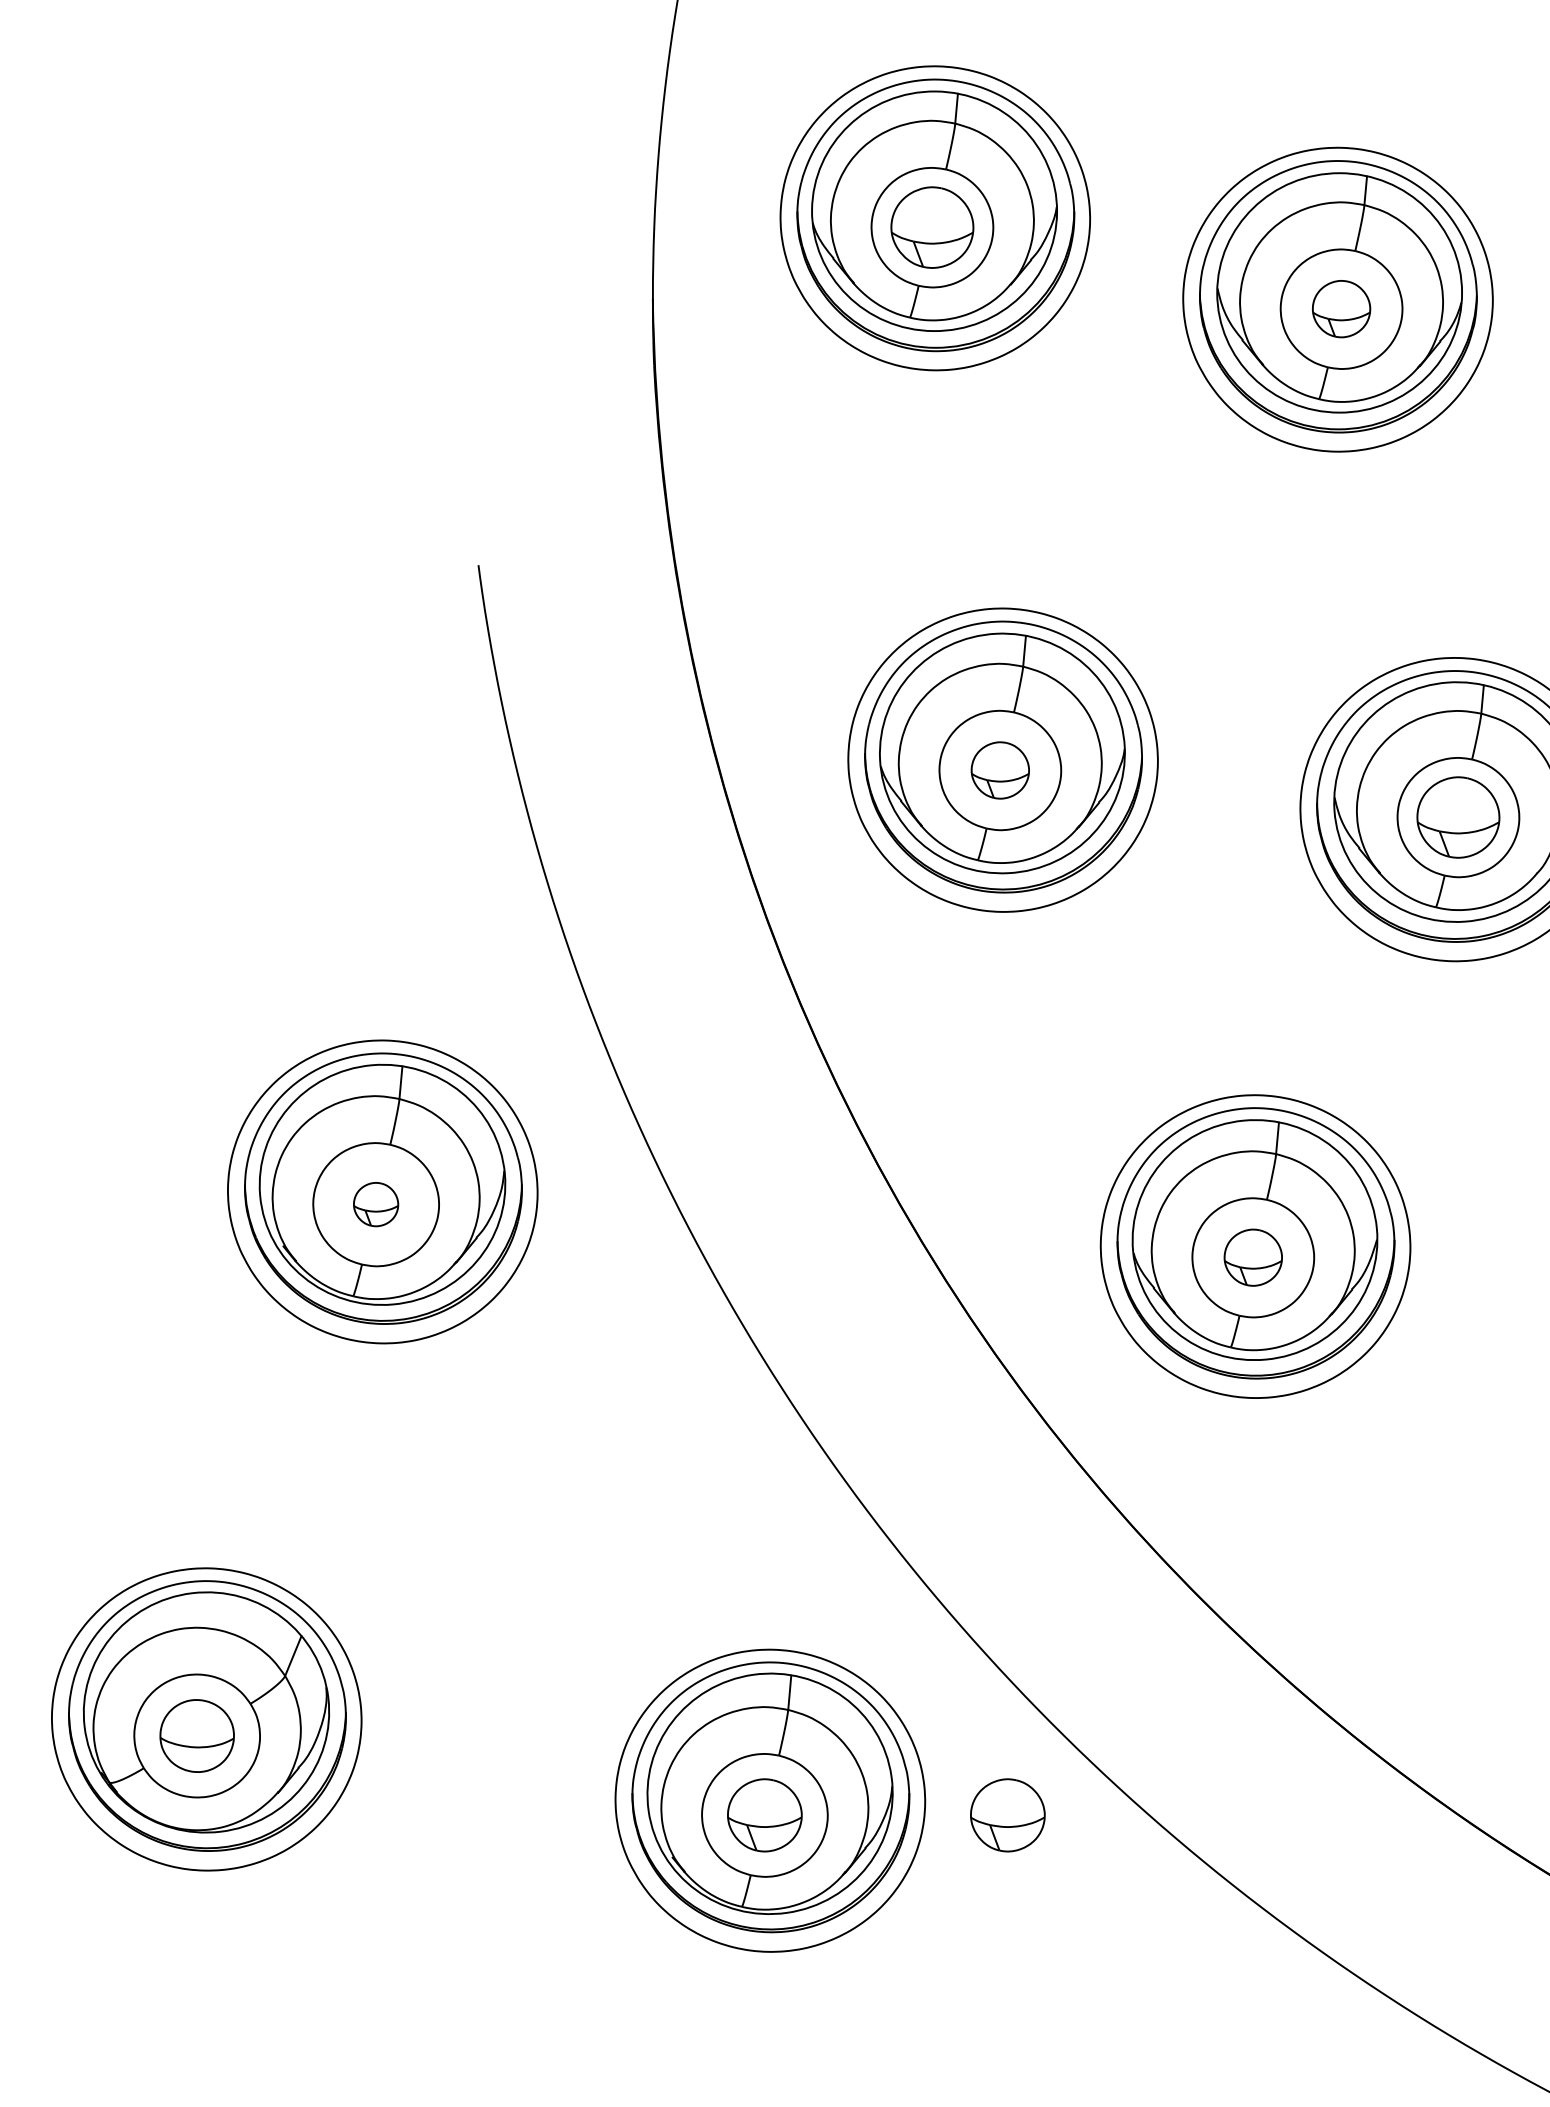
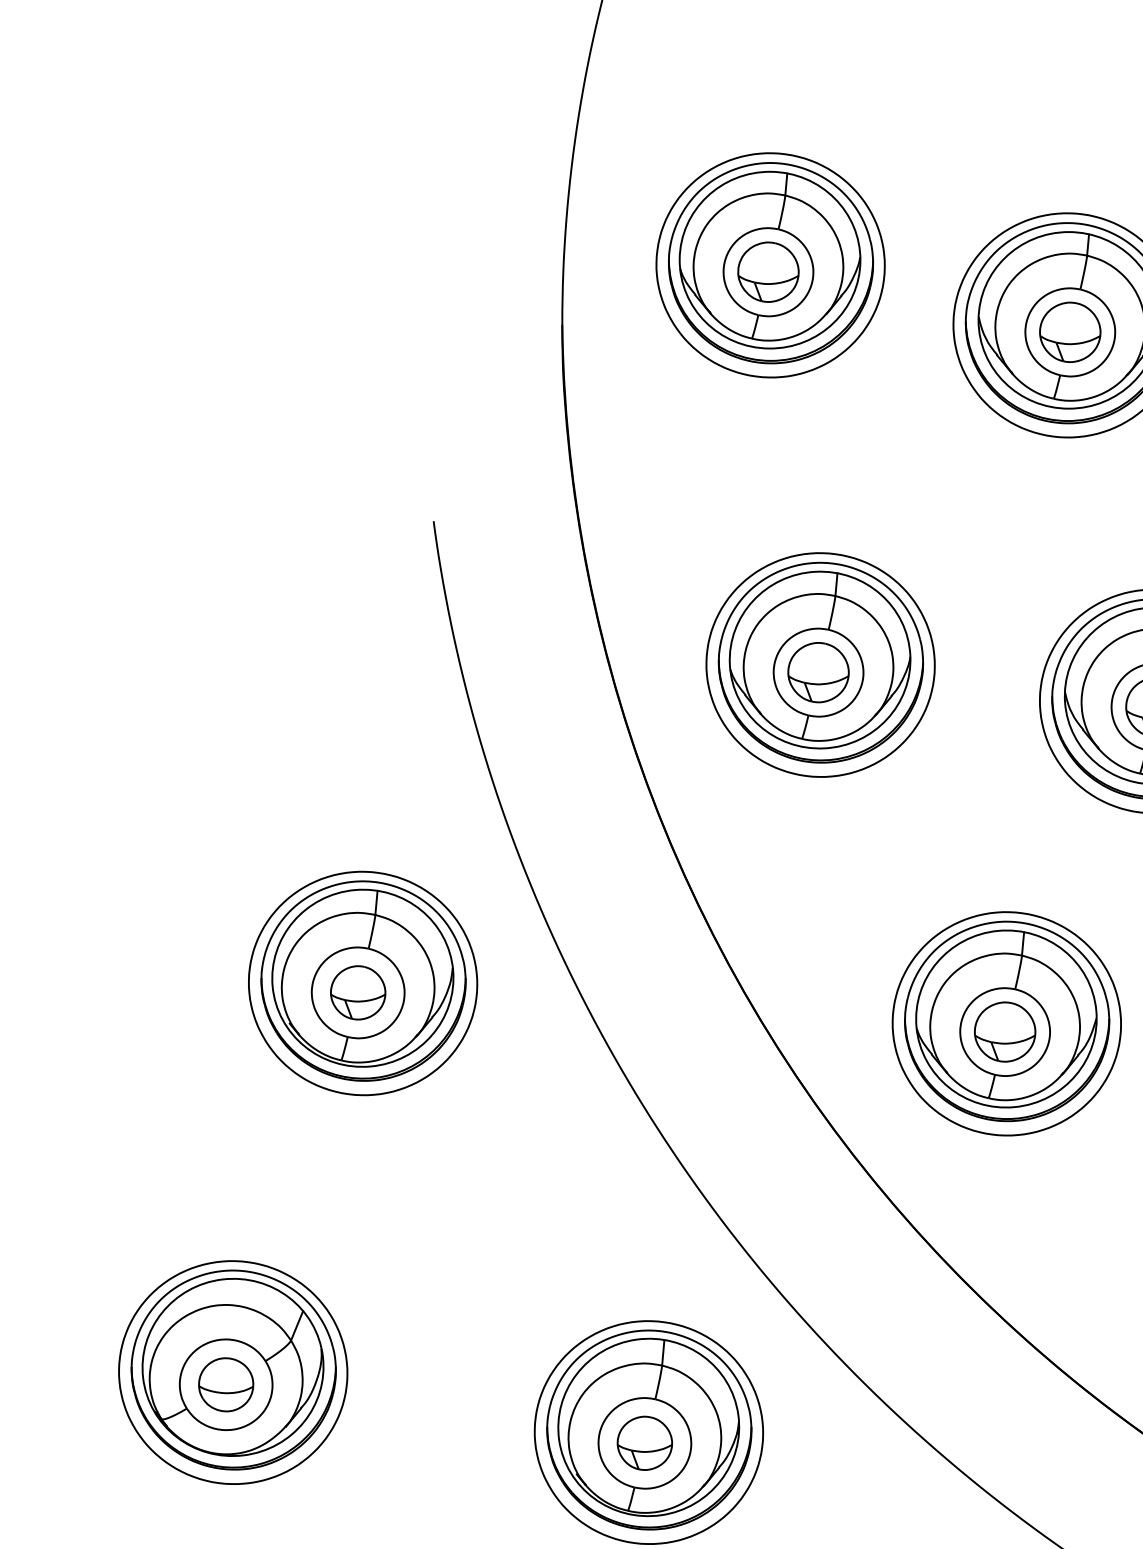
part: (1341, 308) -> (1070, 331), size x1.43
part: (1000, 770) -> (818, 672), size x1.43
part: (375, 1204) -> (357, 992), size x1.67
part: (1253, 1257) -> (1005, 1031), size x1.43
part: (1007, 1815) -> (823, 1443), removed

